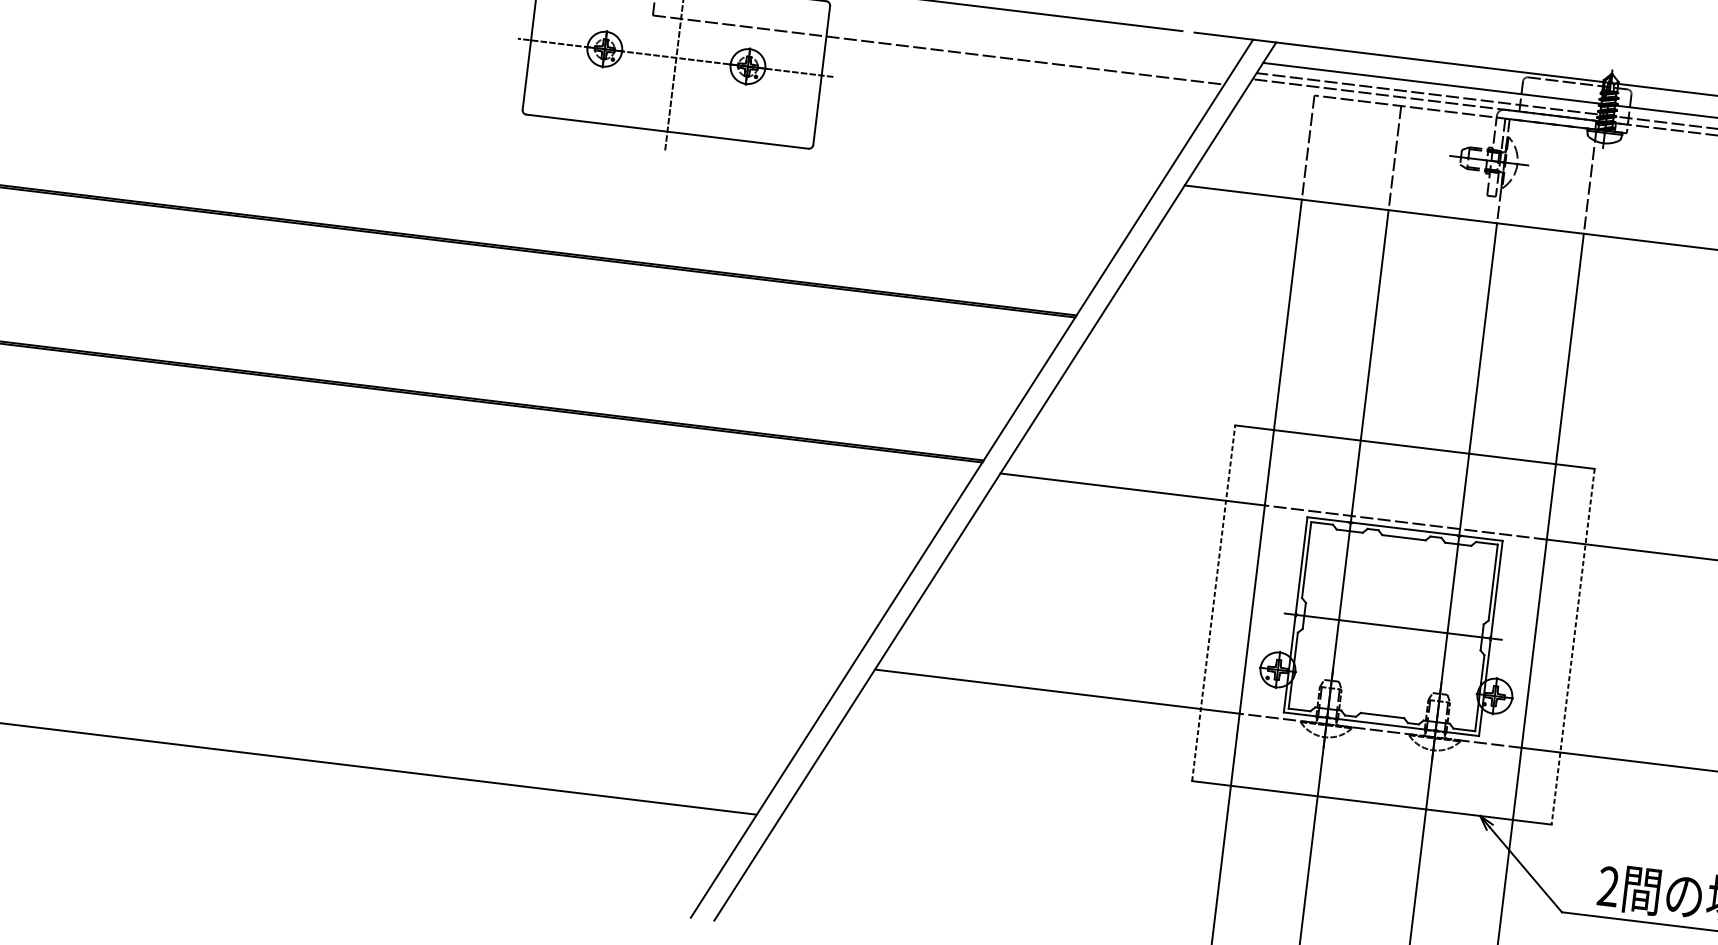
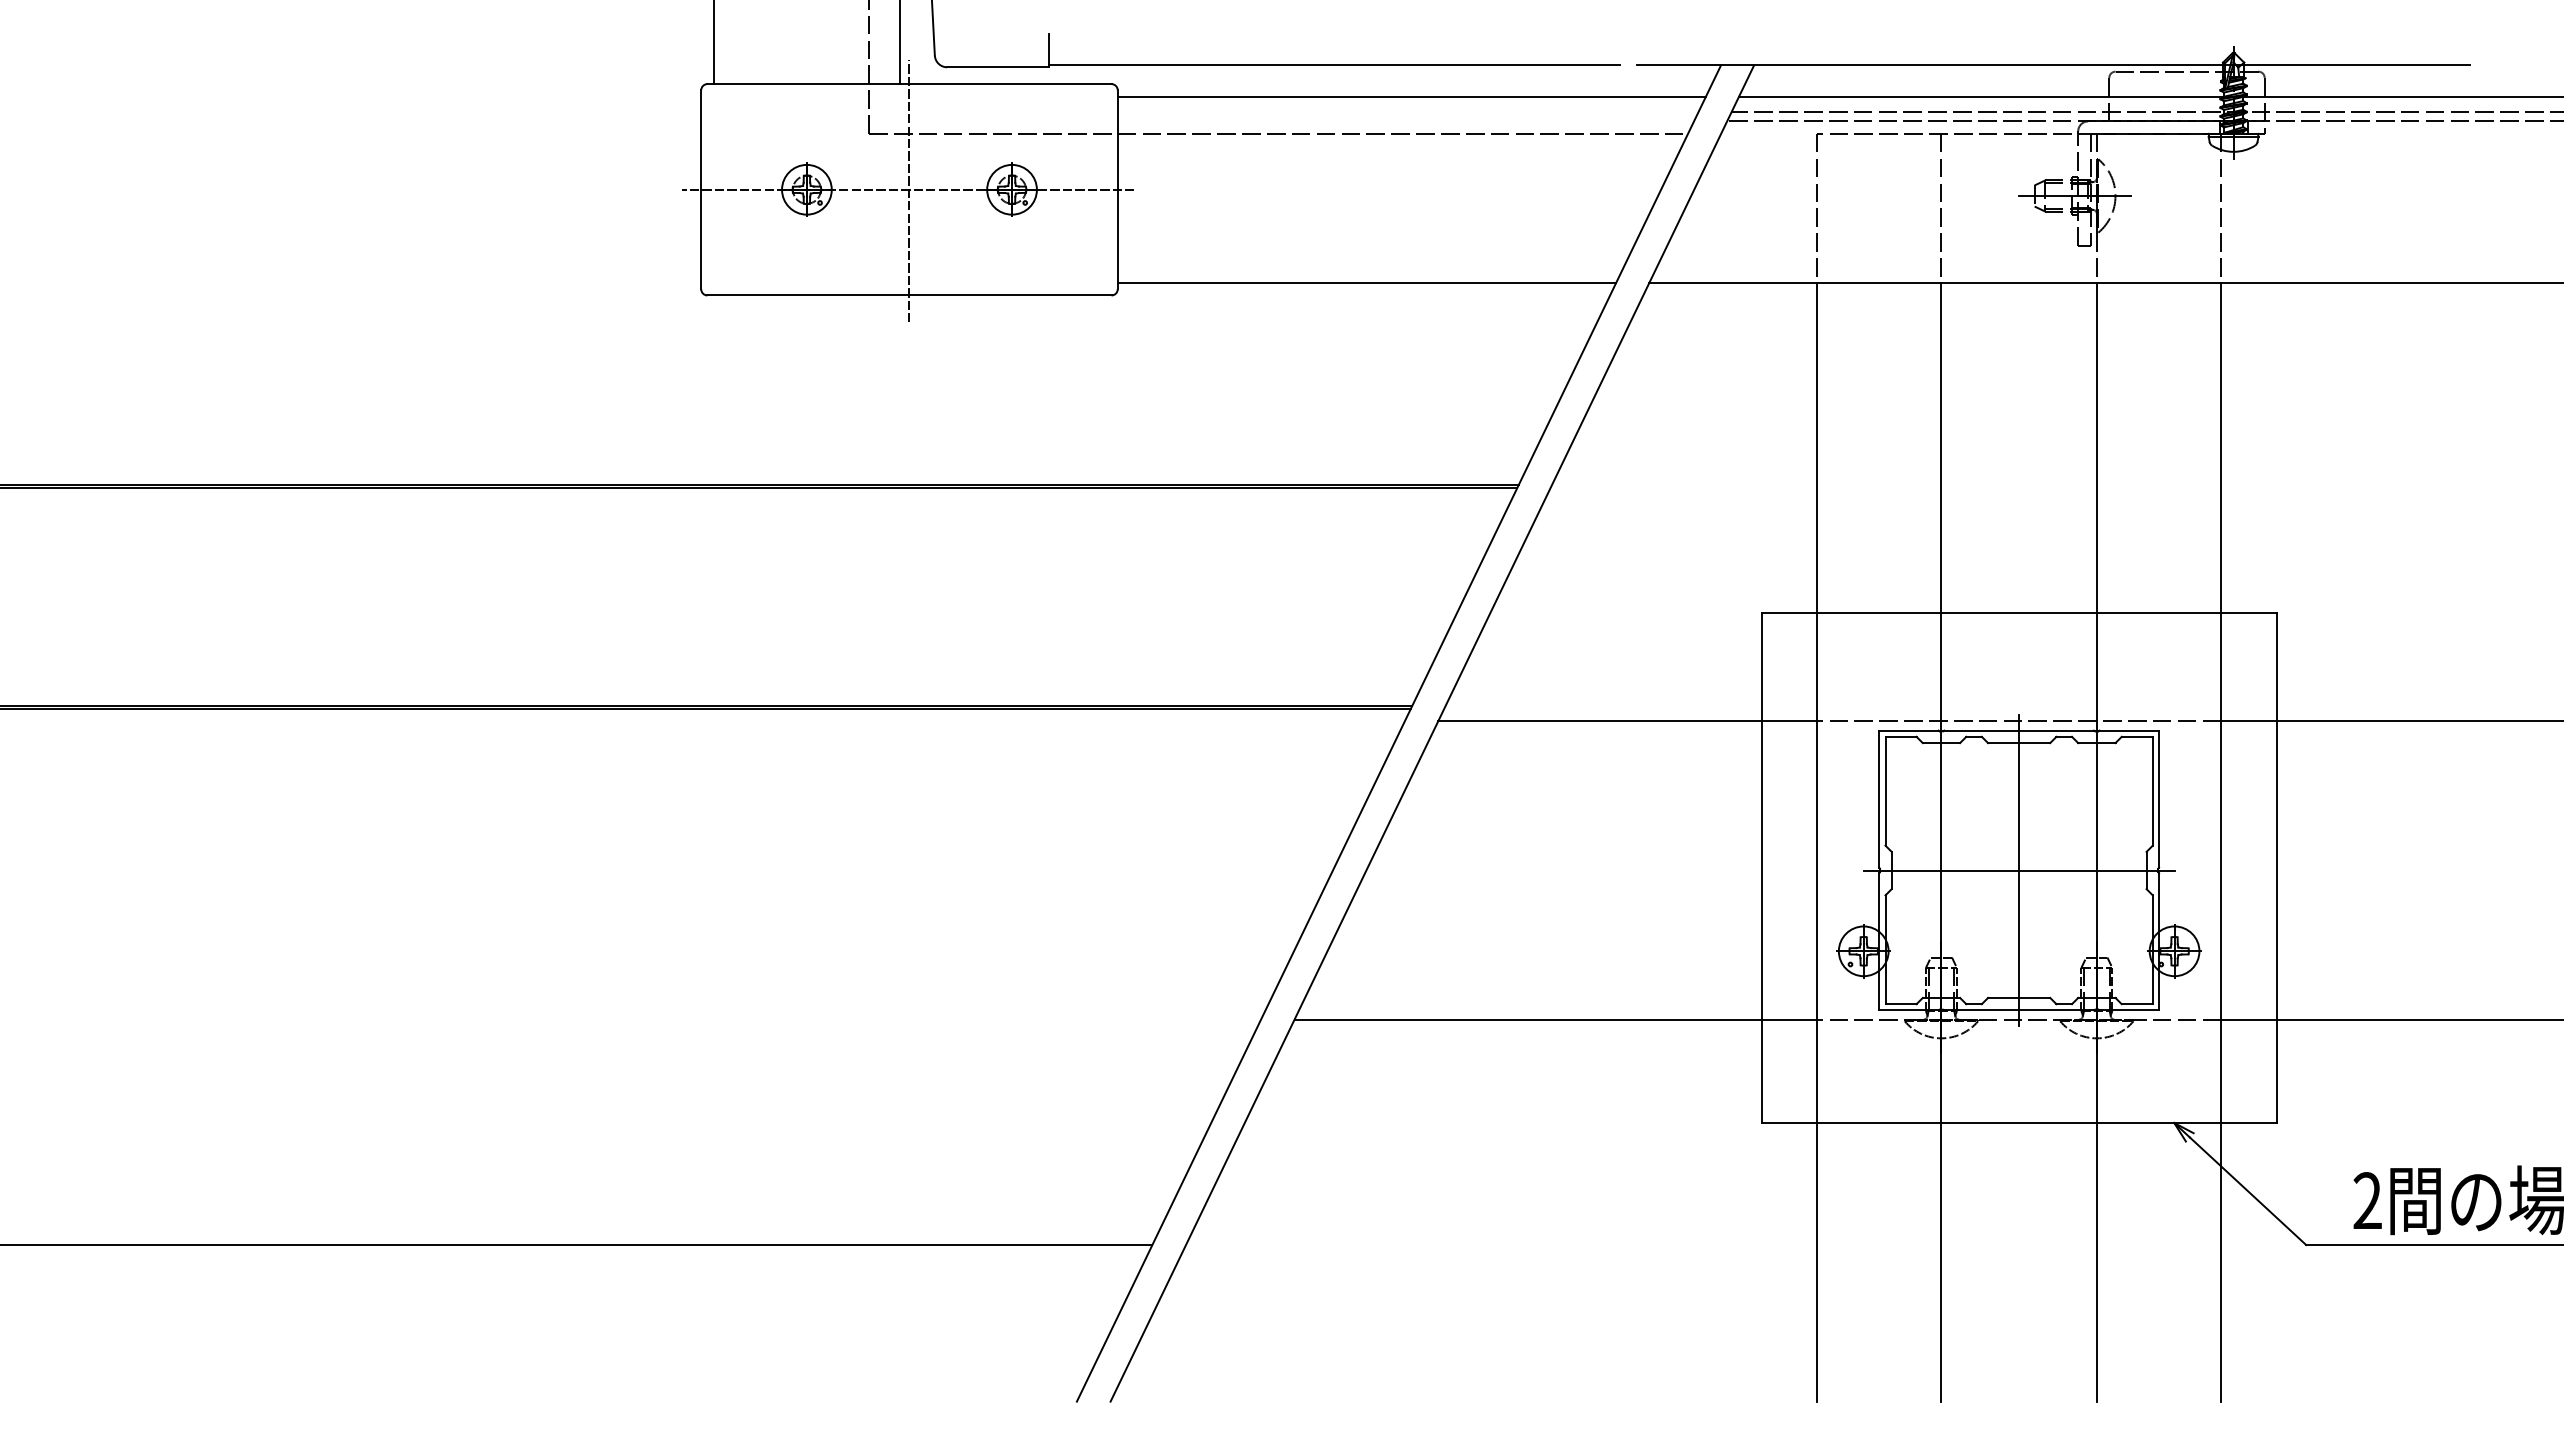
line: (1034, 35) -> (1411, 96), added
line: (987, 161) -> (1366, 283), added
line: (1213, 603) -> (1761, 868), dashed -> solid
line: (1393, 626) -> (2019, 870), added
line: (1572, 646) -> (2276, 868), dashed -> solid

